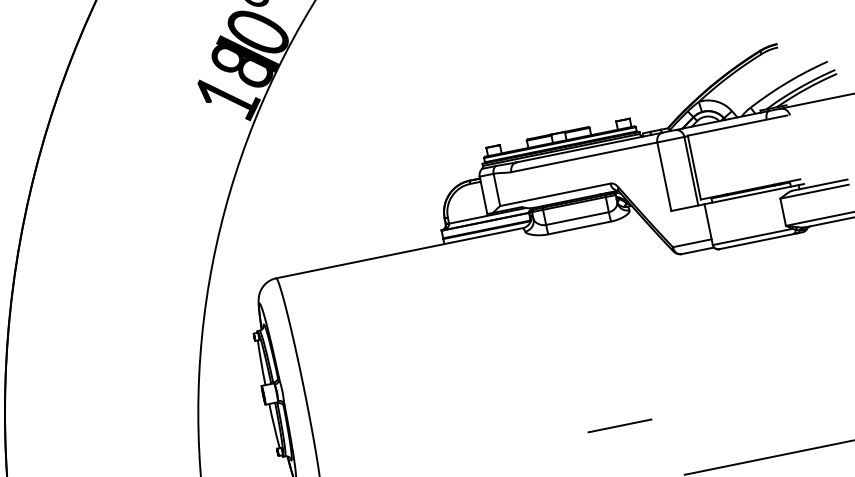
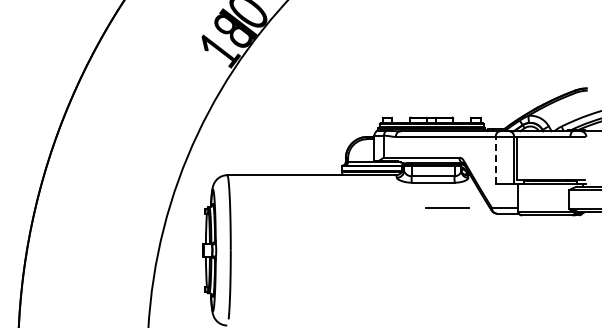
line: (663, 175) -> (495, 159), solid -> dashed
line: (620, 425) -> (447, 207), moved

